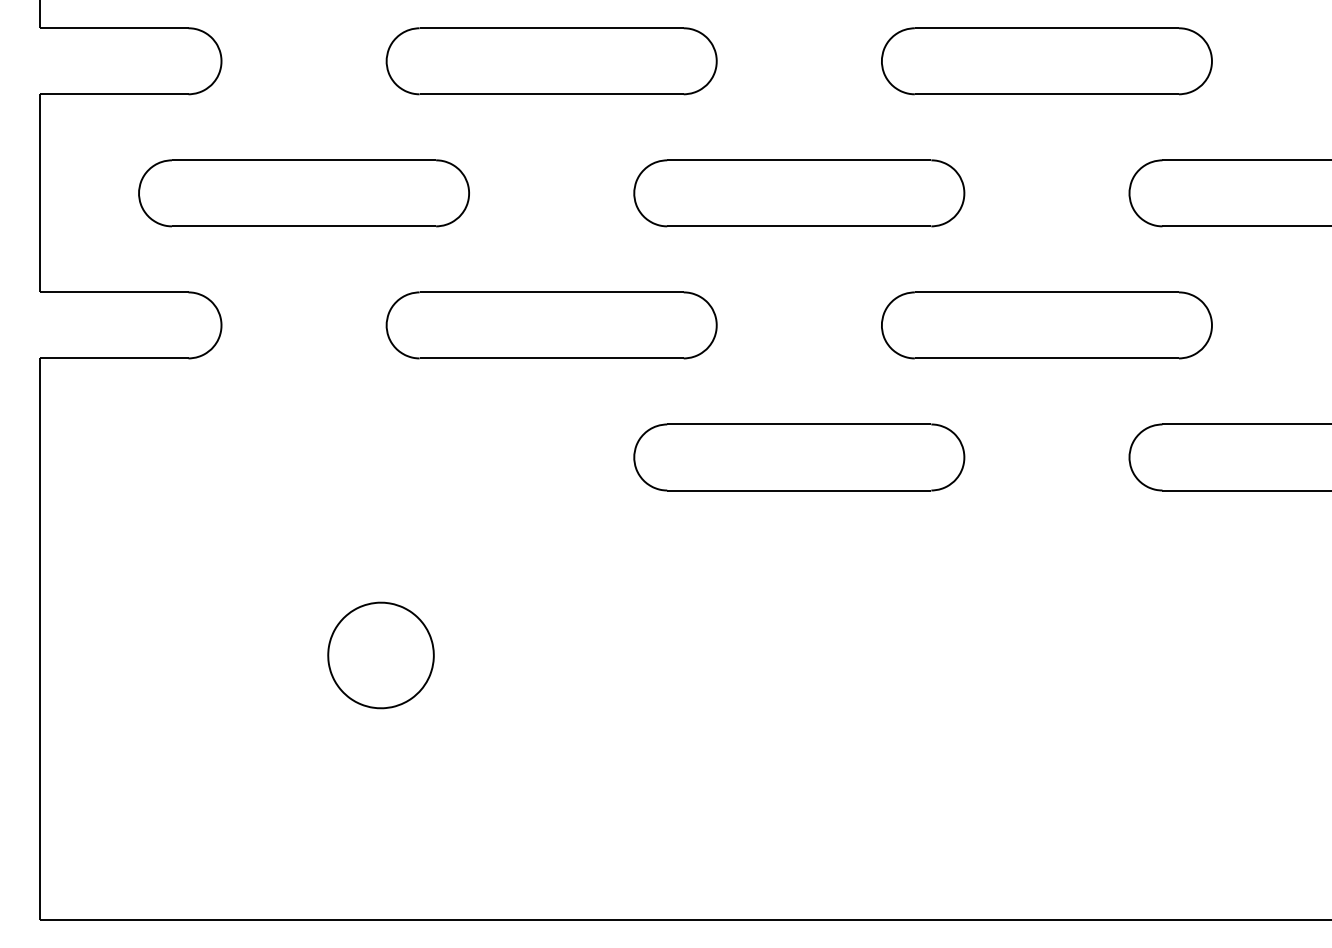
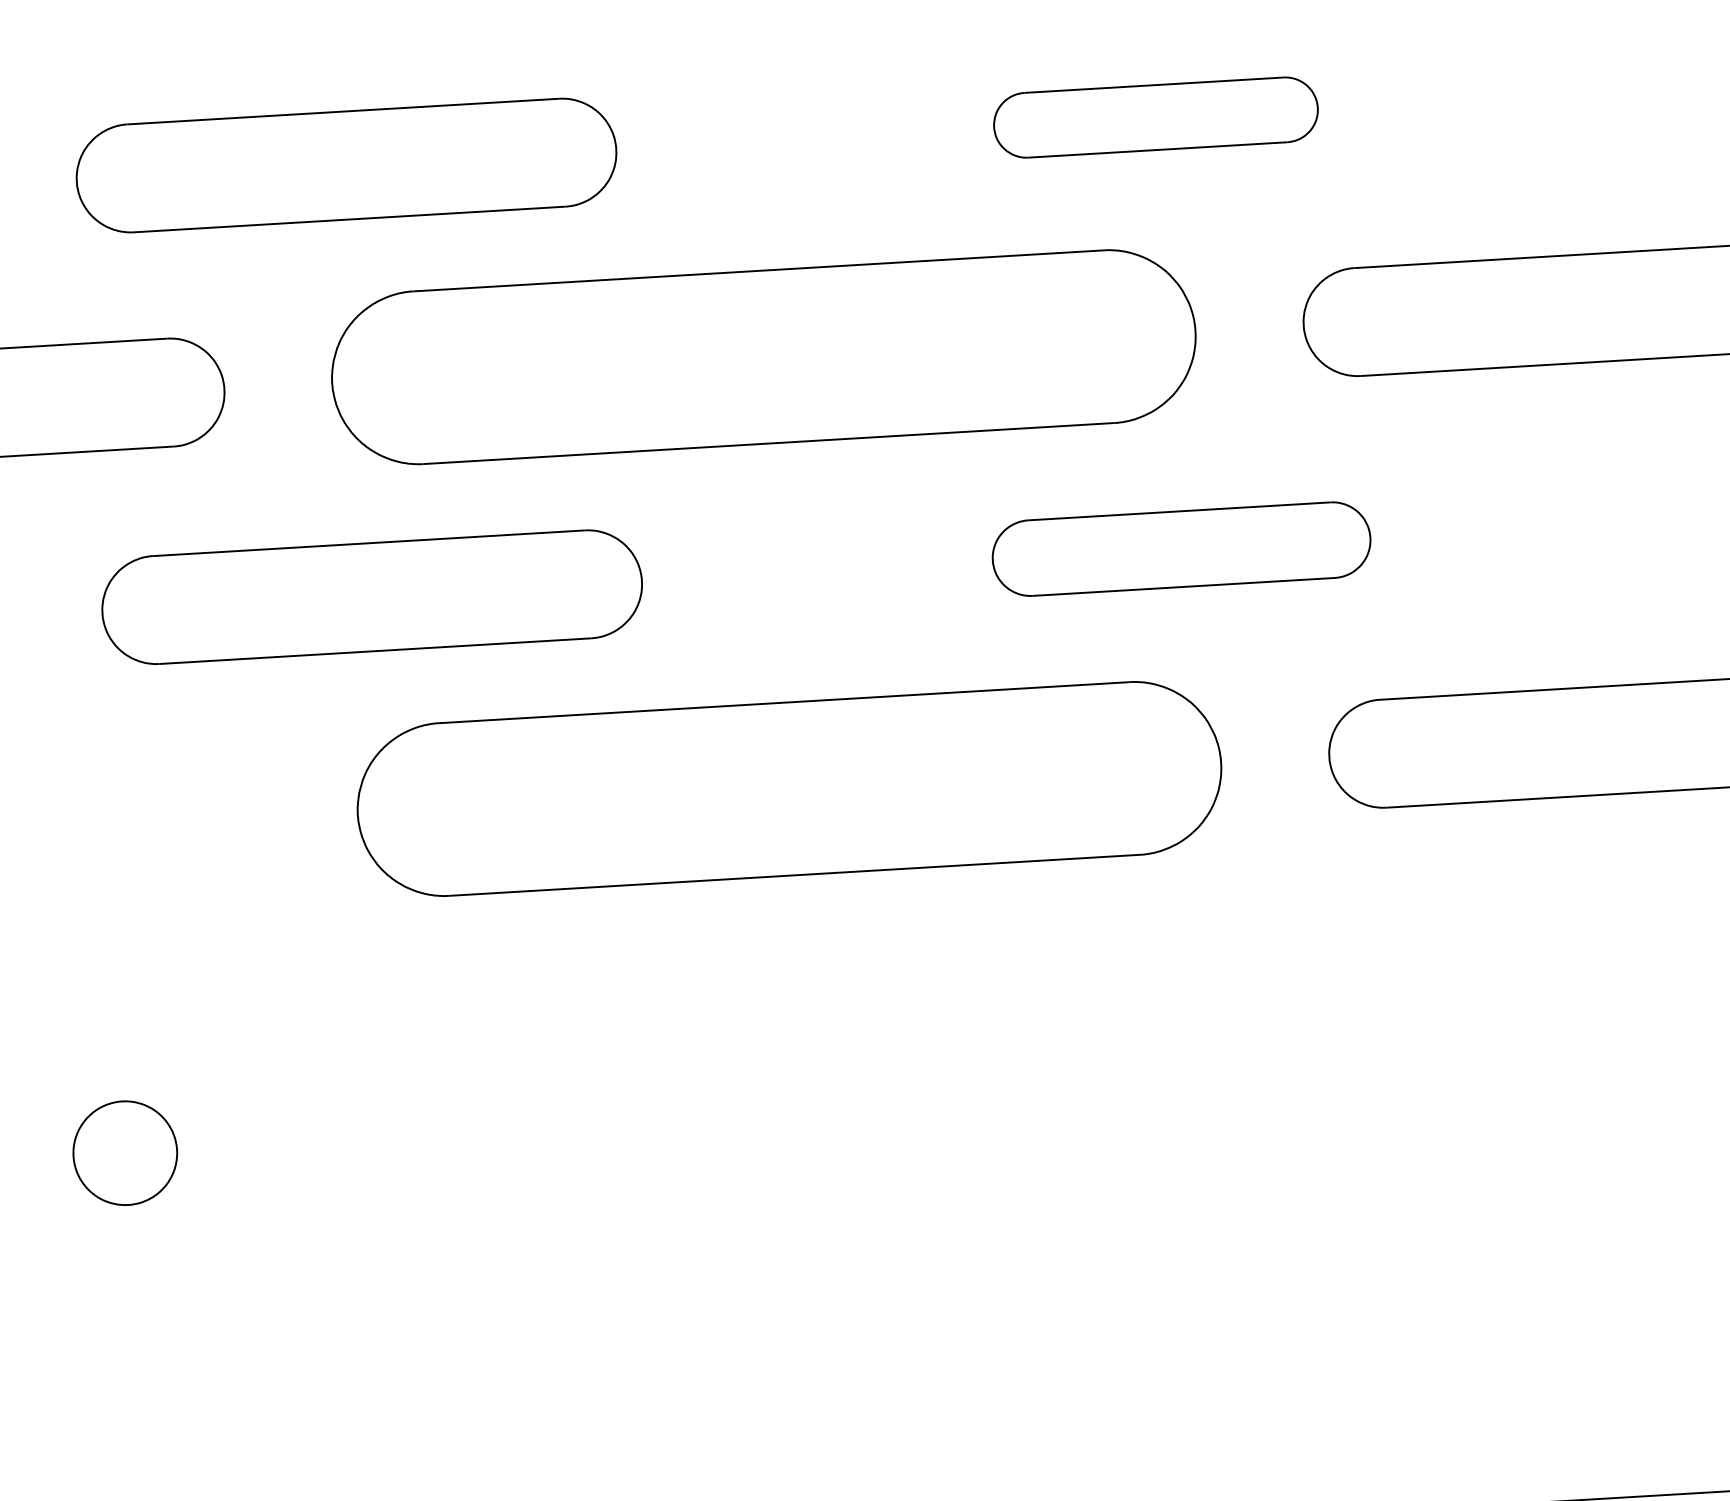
part: (1046, 61) -> (1155, 117), size x0.6
part: (799, 193) -> (764, 357), size x1.6
part: (1046, 325) -> (1180, 549), size x0.7
part: (799, 457) -> (790, 789), size x1.6
part: (380, 655) -> (124, 1153), size x0.6

